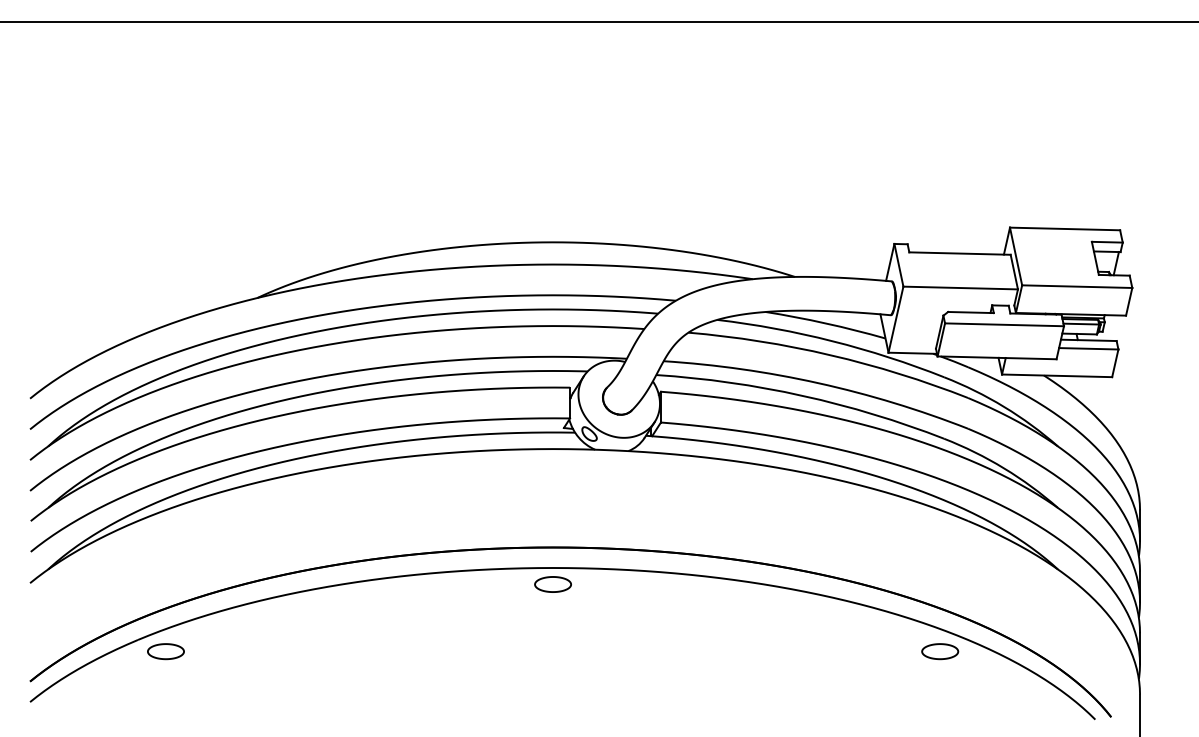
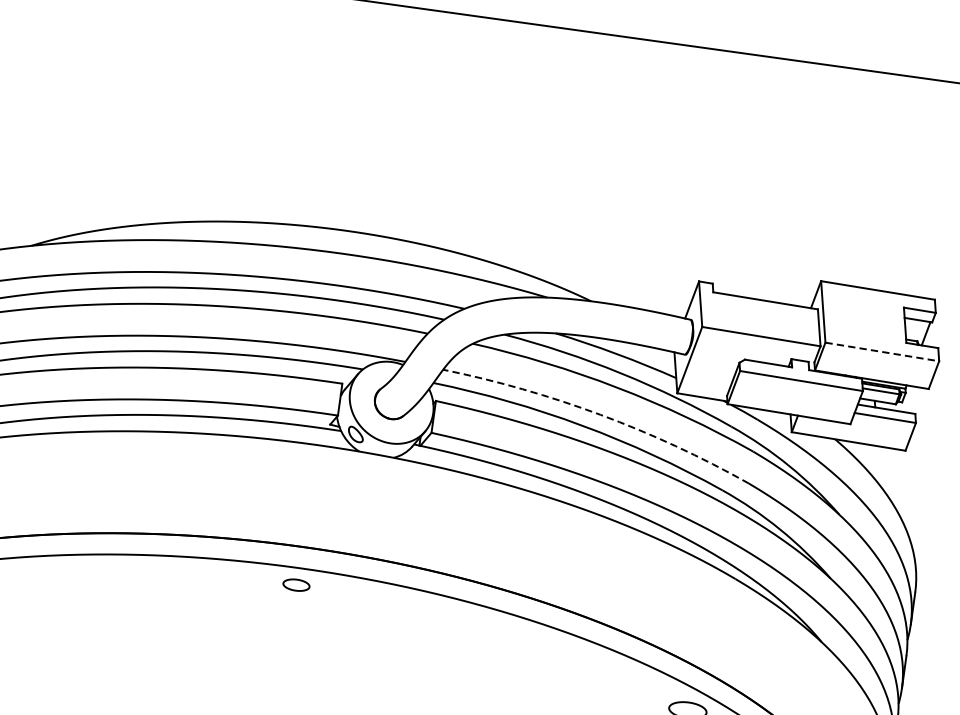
line: (1077, 286) -> (882, 351), solid -> dashed
arc: (818, 383) -> (600, 415), solid -> dashed
part: (552, 584) -> (295, 585), size x0.7

